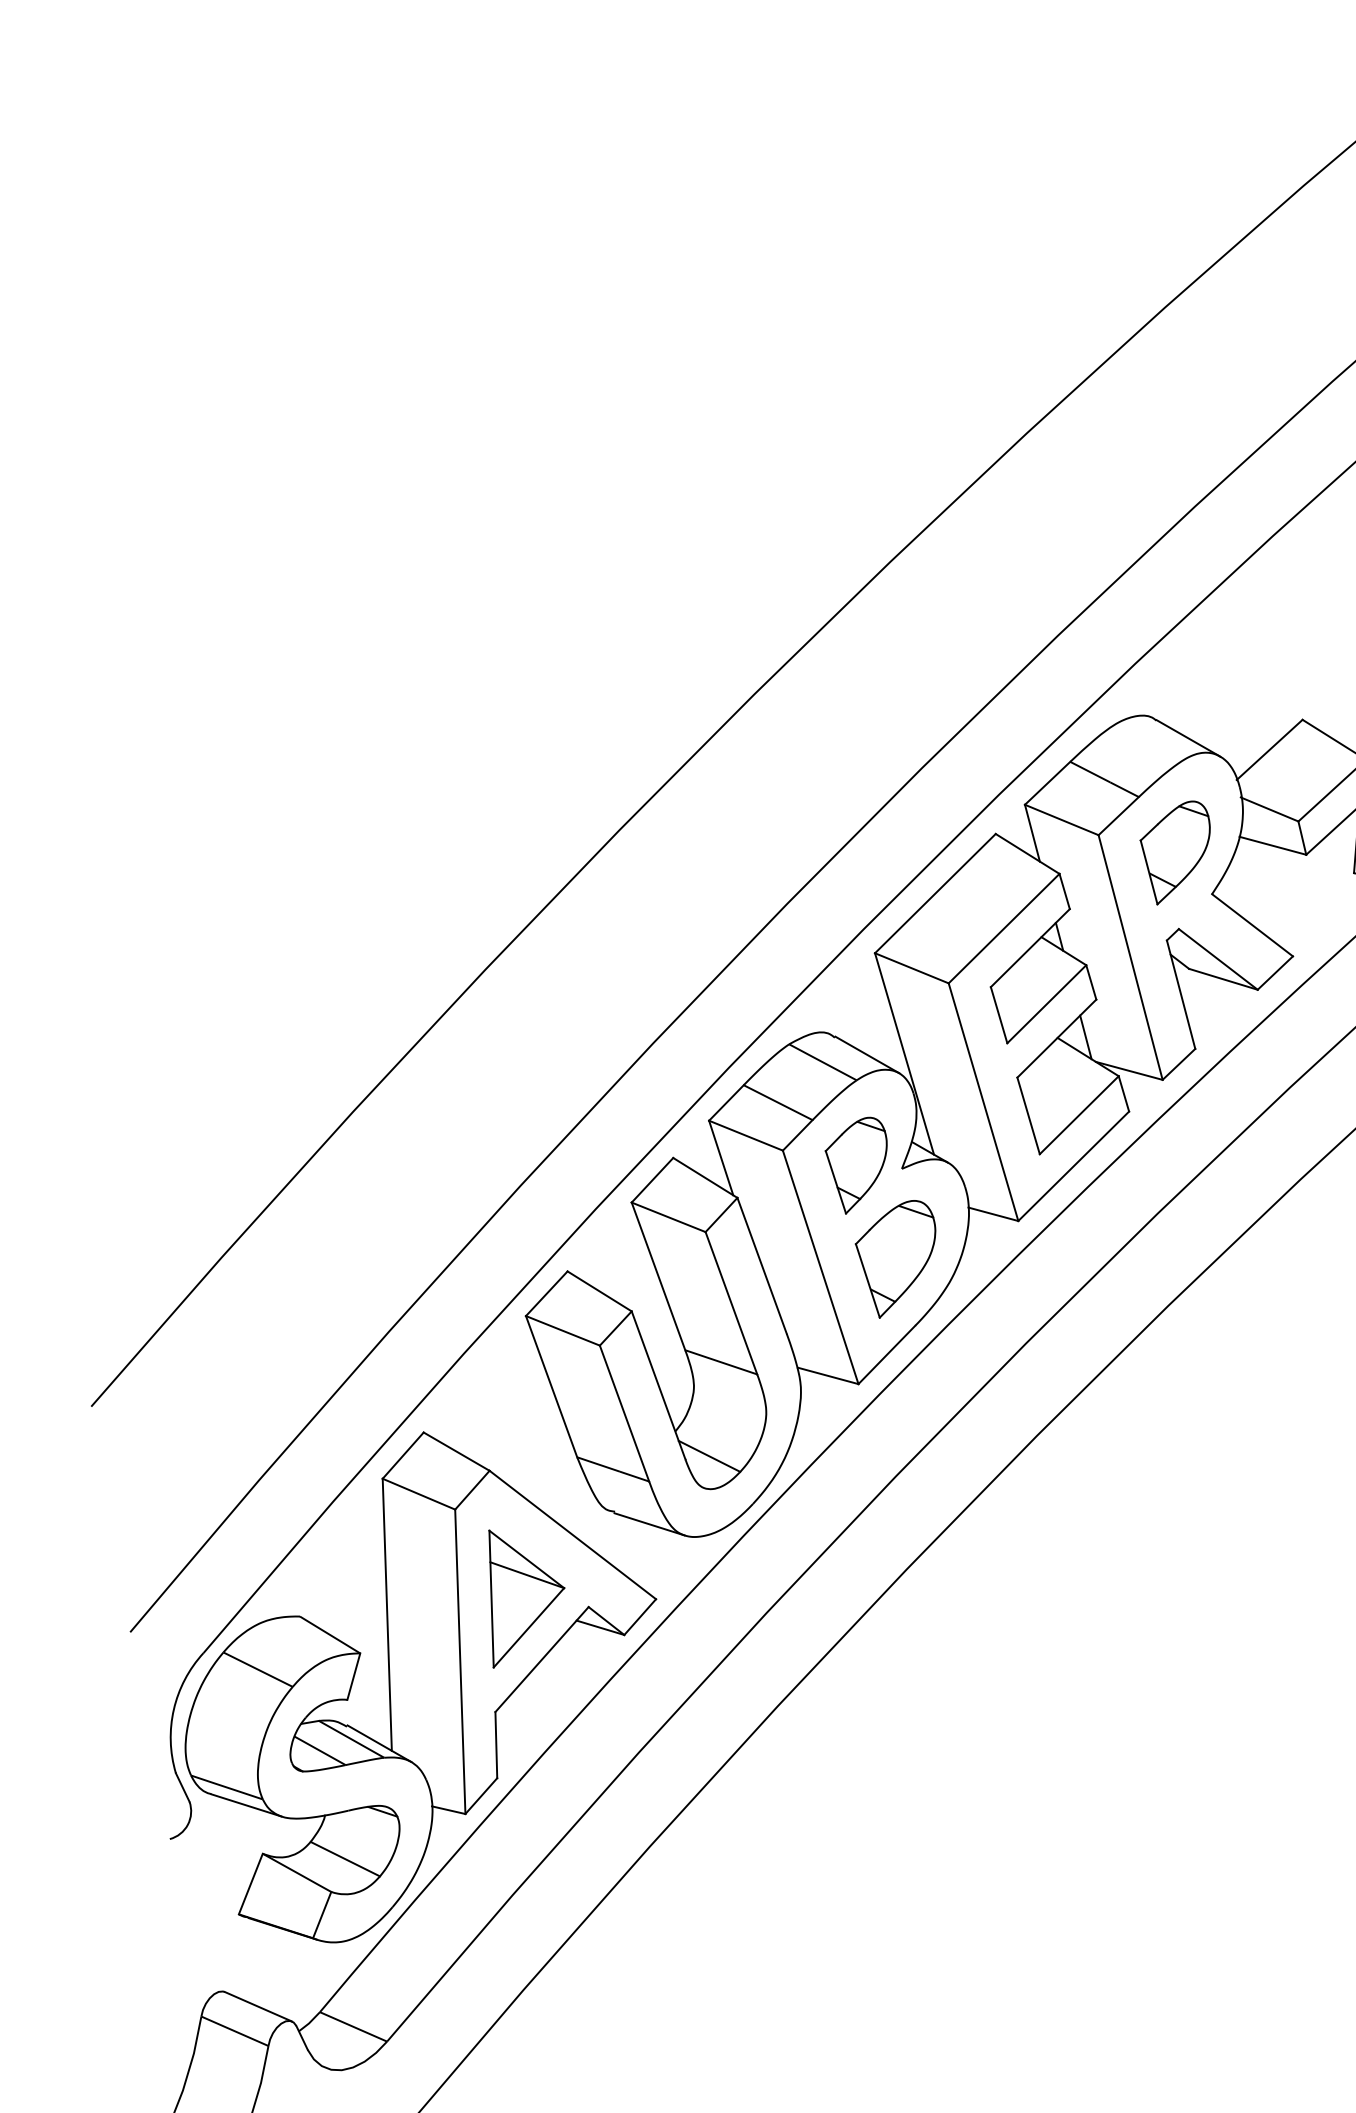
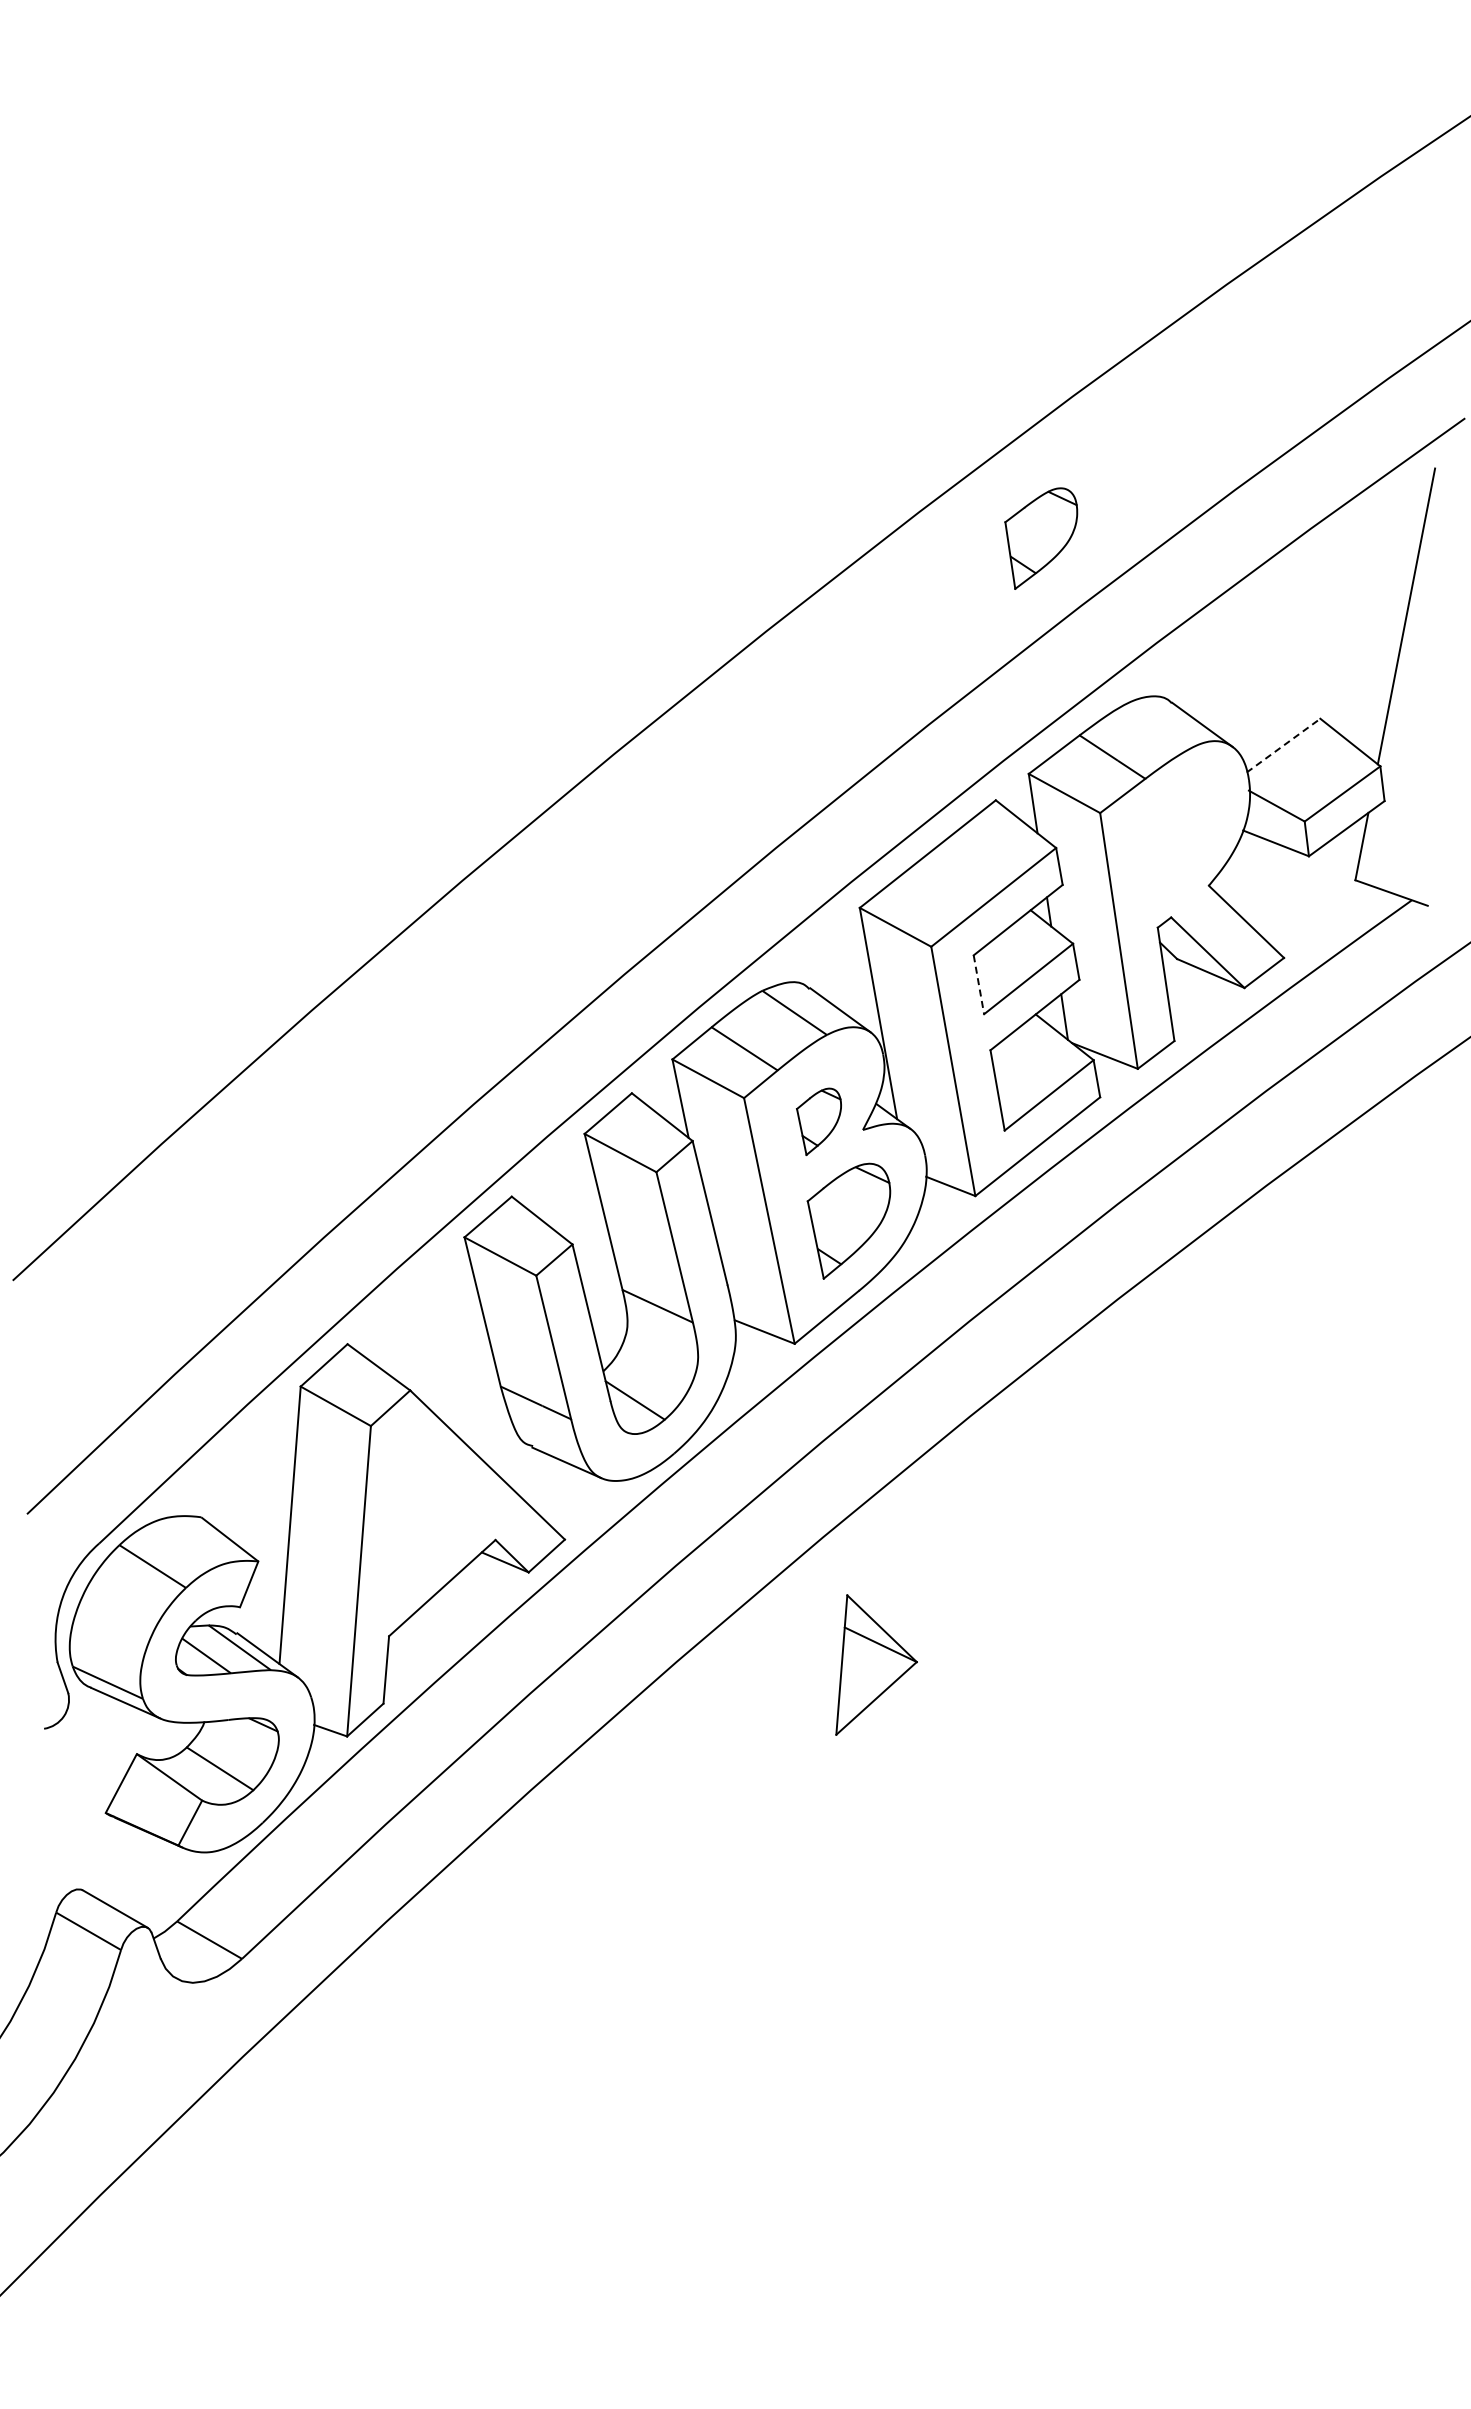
line: (1269, 749) -> (1283, 745), solid -> dashed
part: (1177, 852) -> (1041, 538), moved
line: (998, 1014) -> (978, 984), solid -> dashed
part: (857, 1165) -> (818, 1121), size x0.7
part: (525, 1594) -> (876, 1664), moved

